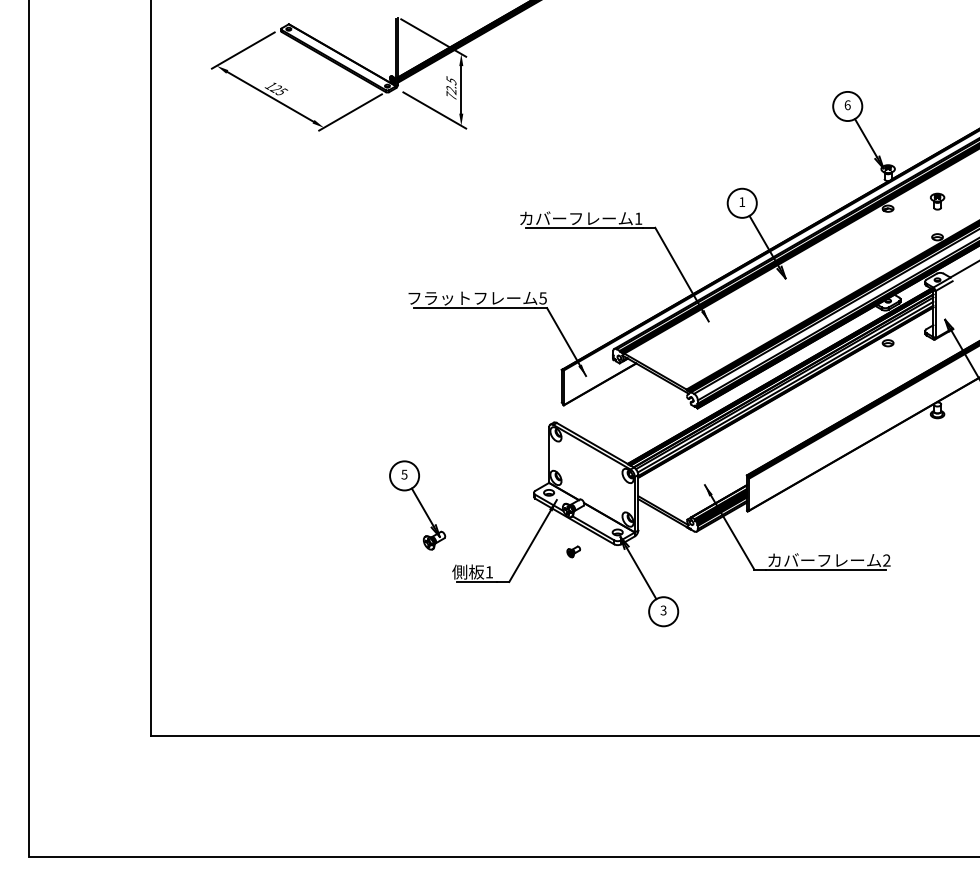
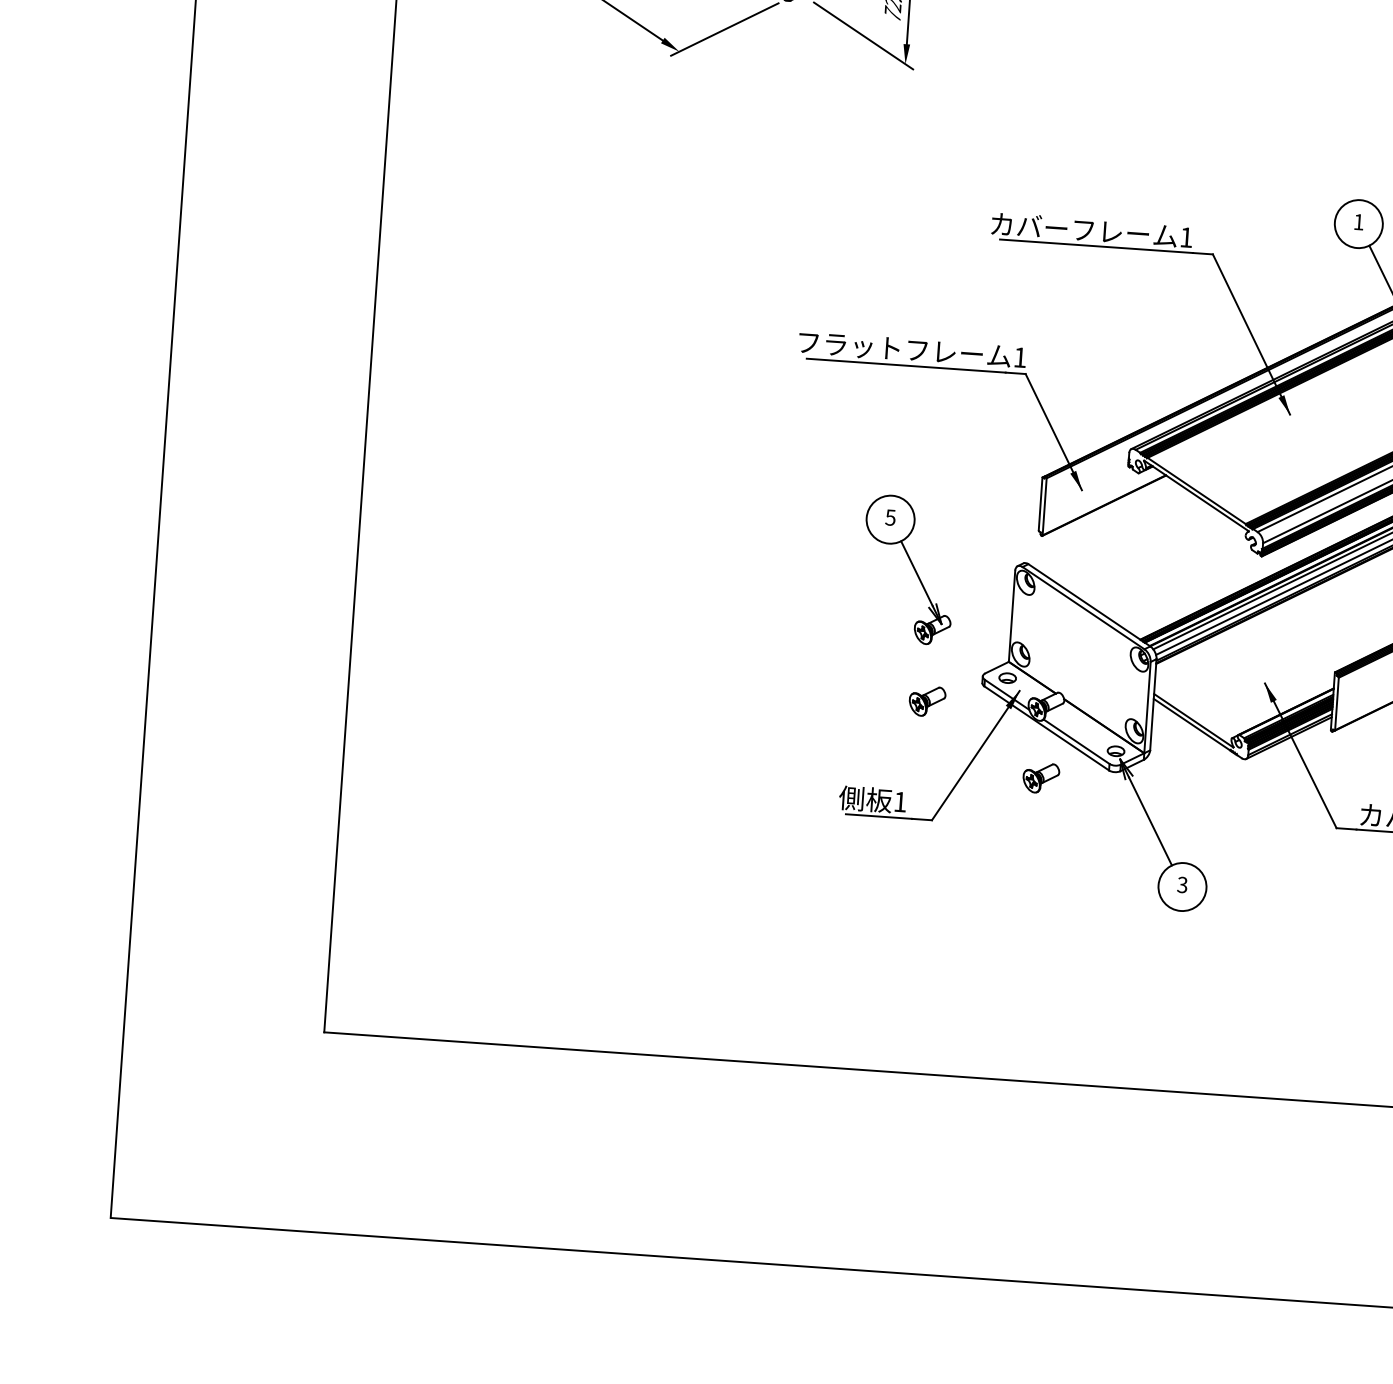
text: (542, 298) -> (1019, 357), 5 -> 1
part: (417, 505) -> (908, 569), moved
part: (501, 510) -> (927, 701), added
part: (573, 551) -> (1041, 777), size x1.67

